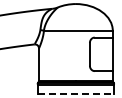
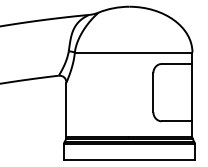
line: (76, 93) -> (130, 159), dashed -> solid

